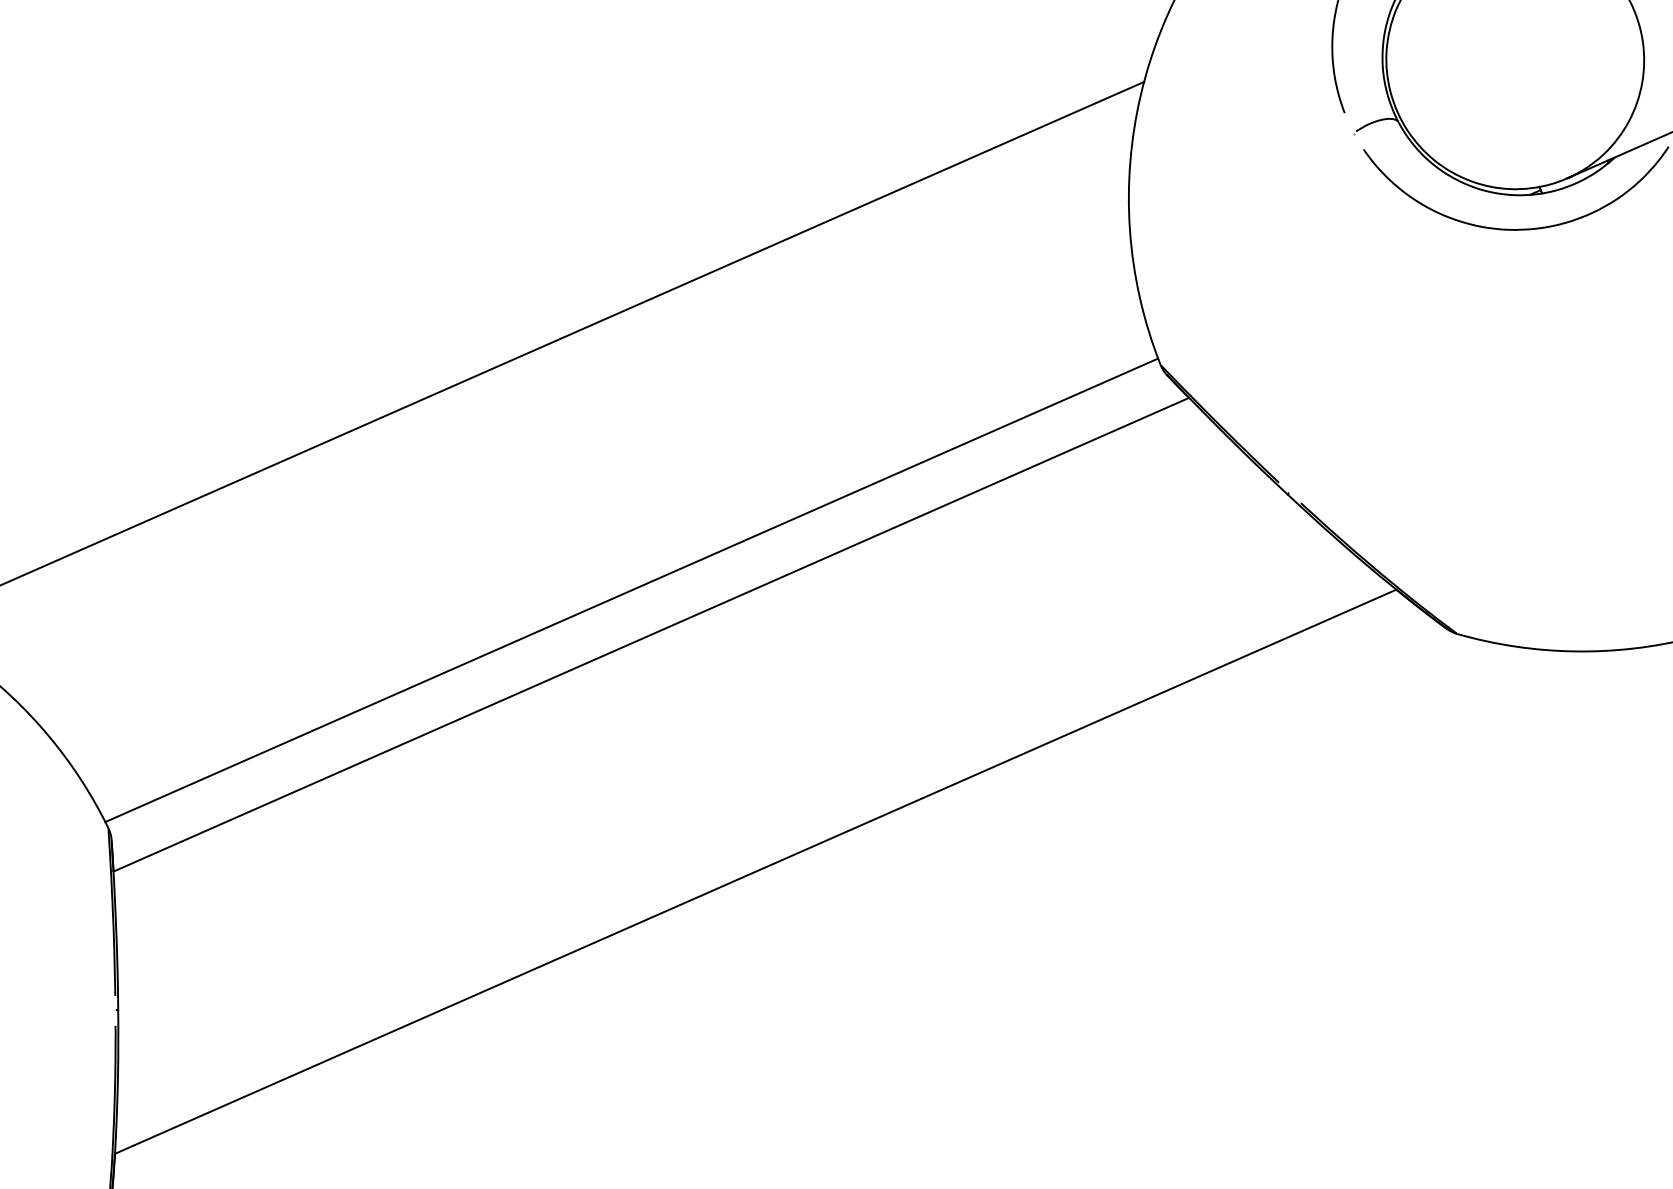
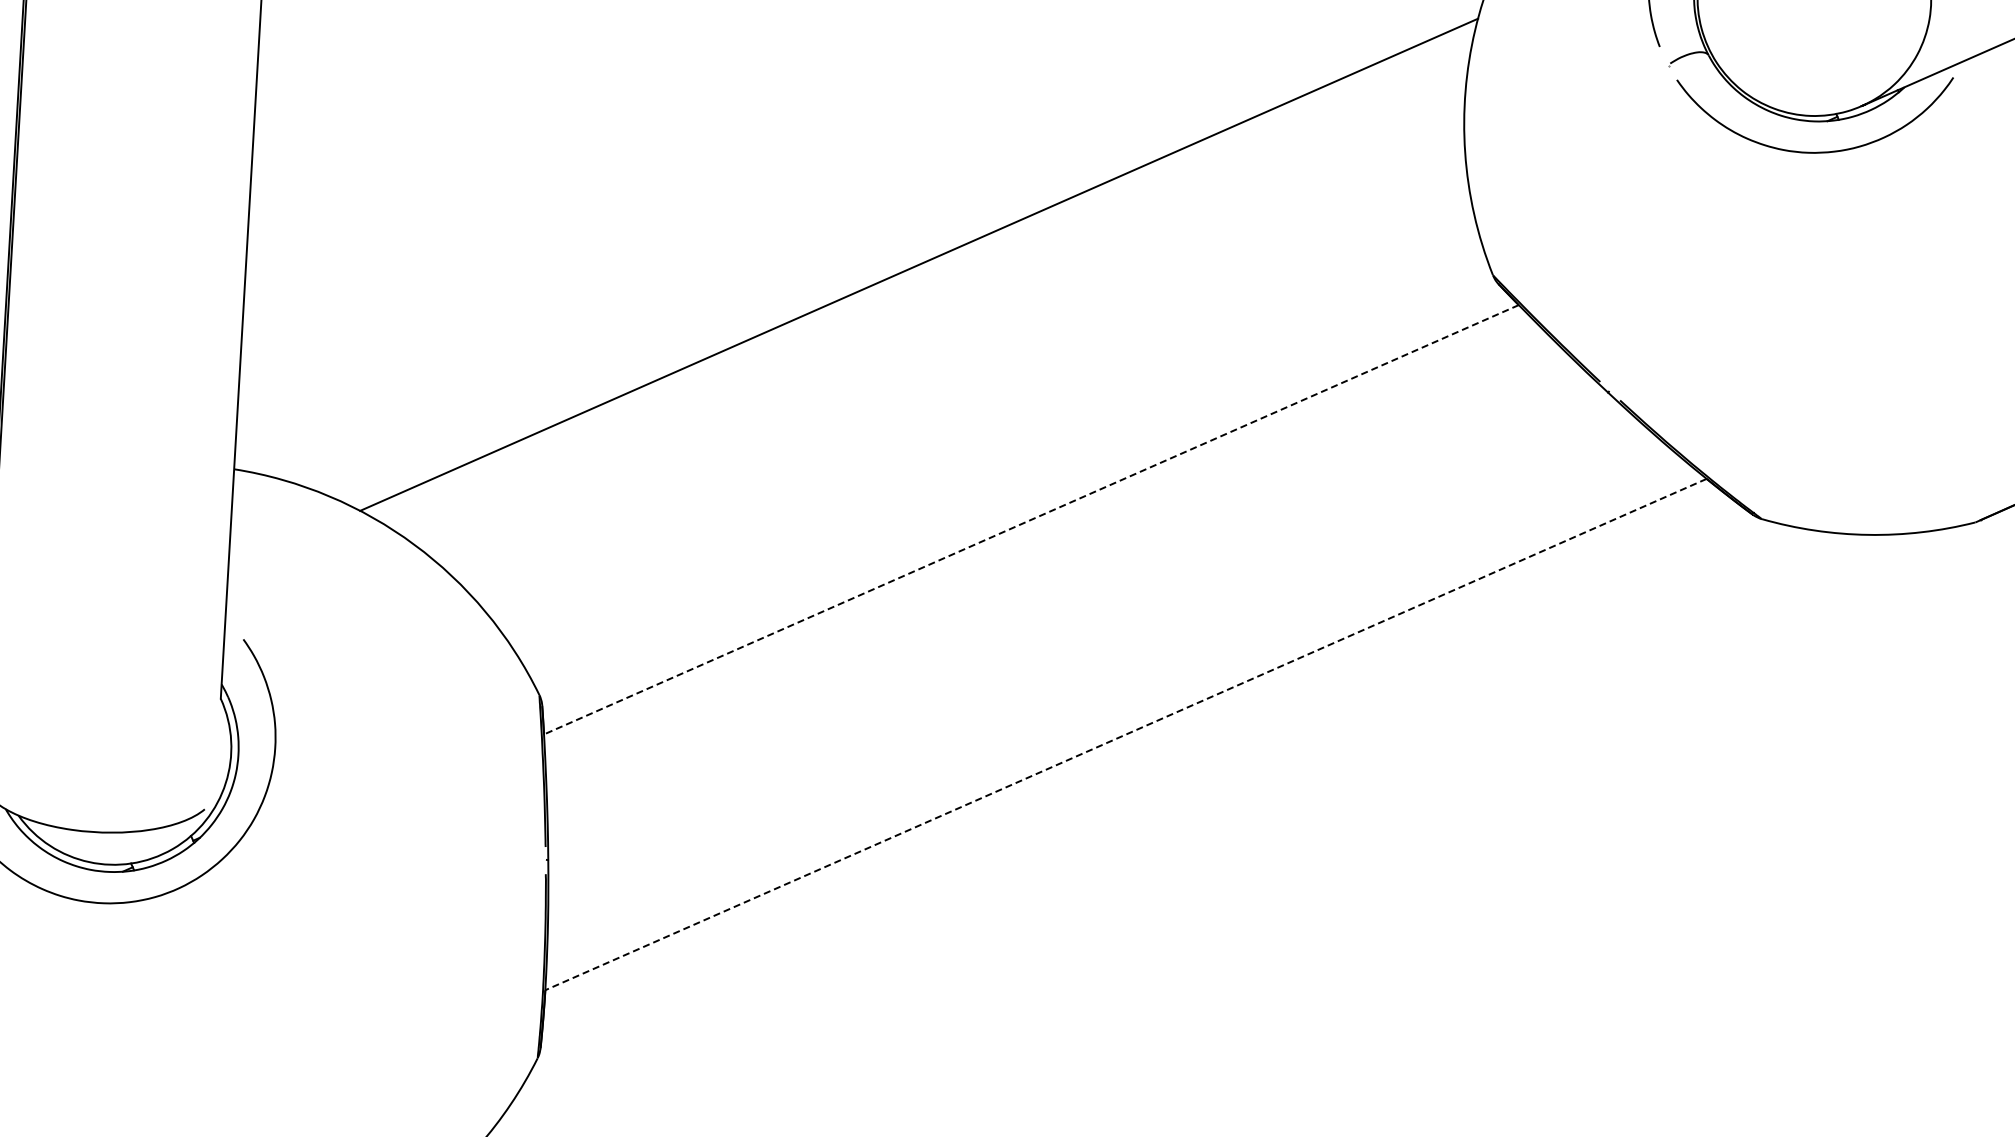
line: (631, 590) -> (1013, 479), removed
line: (651, 634) -> (1031, 519), solid -> dashed
line: (755, 871) -> (1125, 734), solid -> dashed

